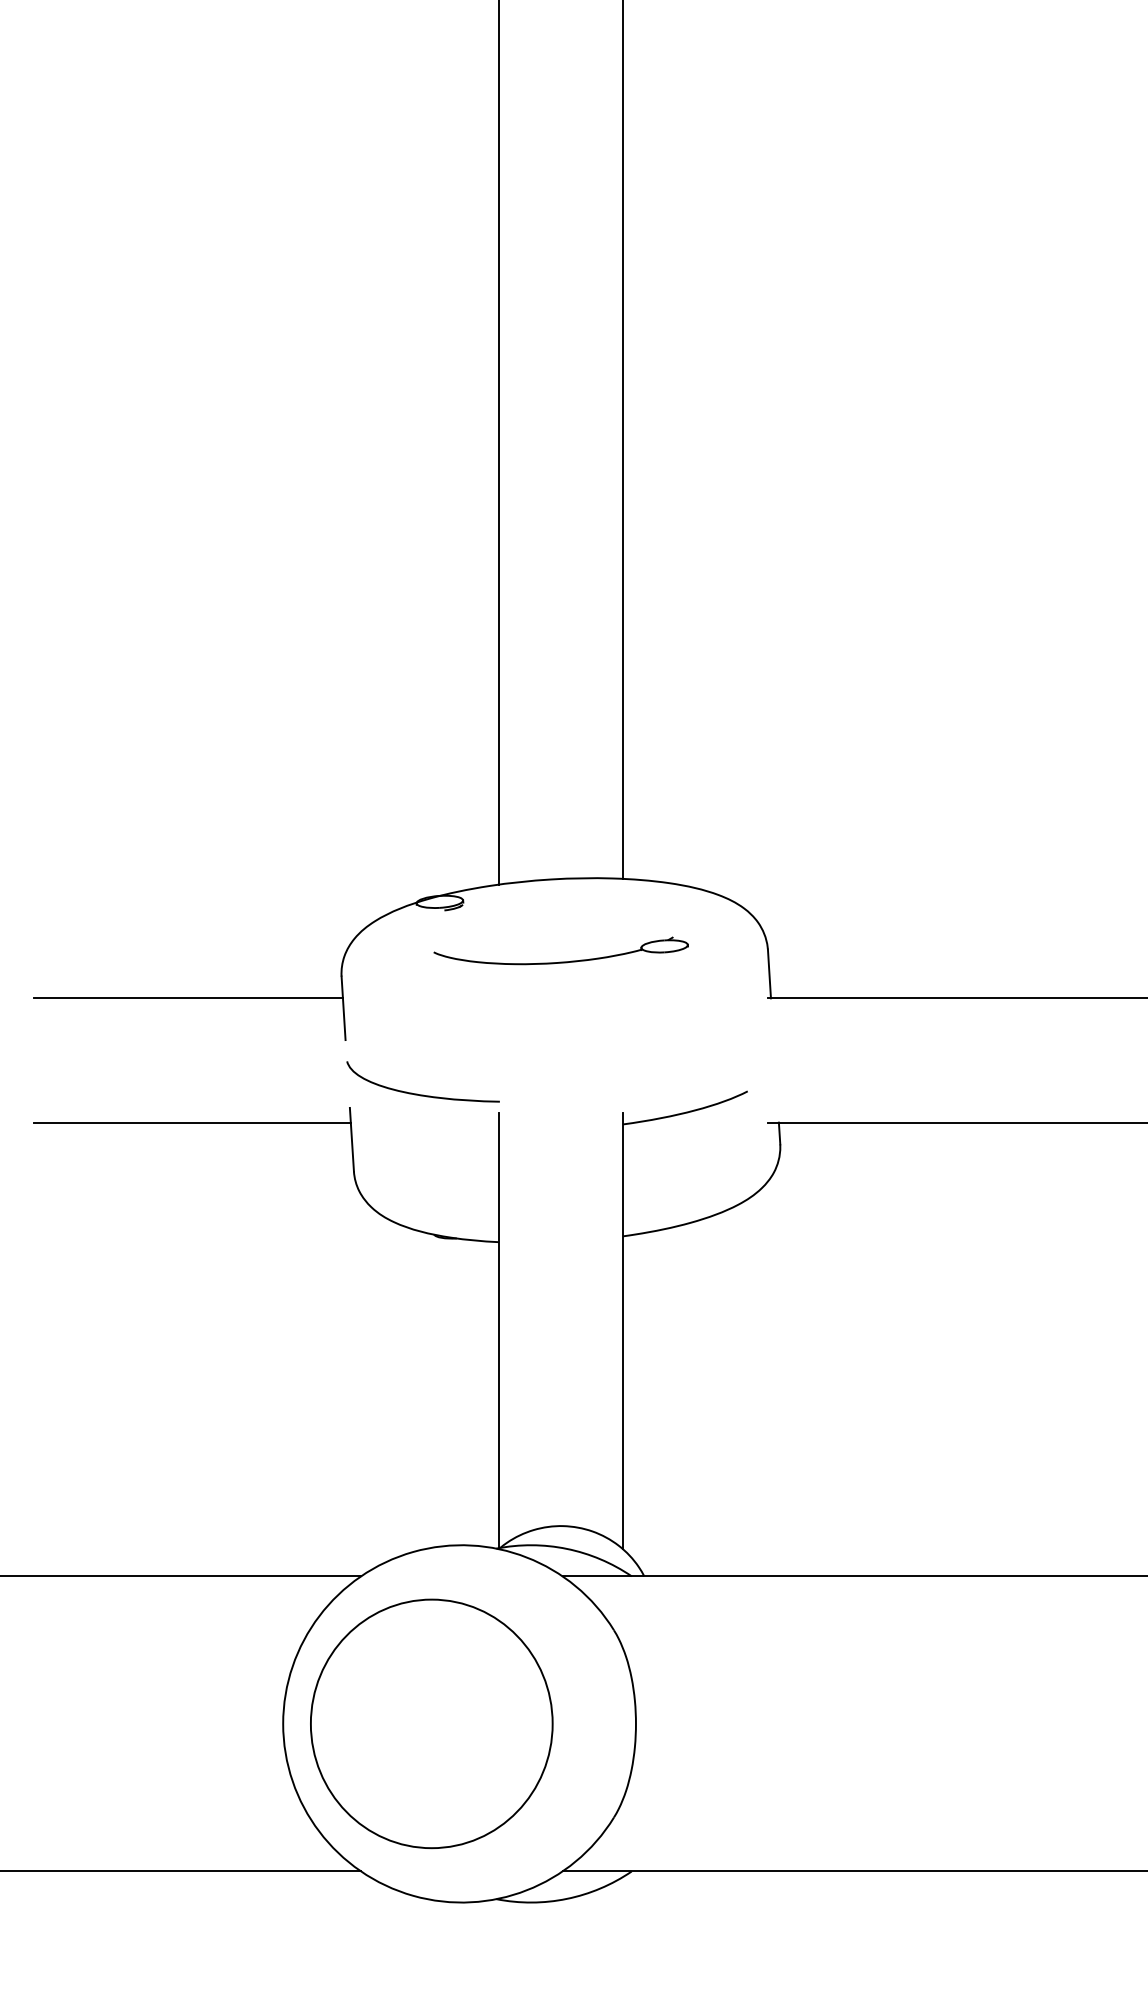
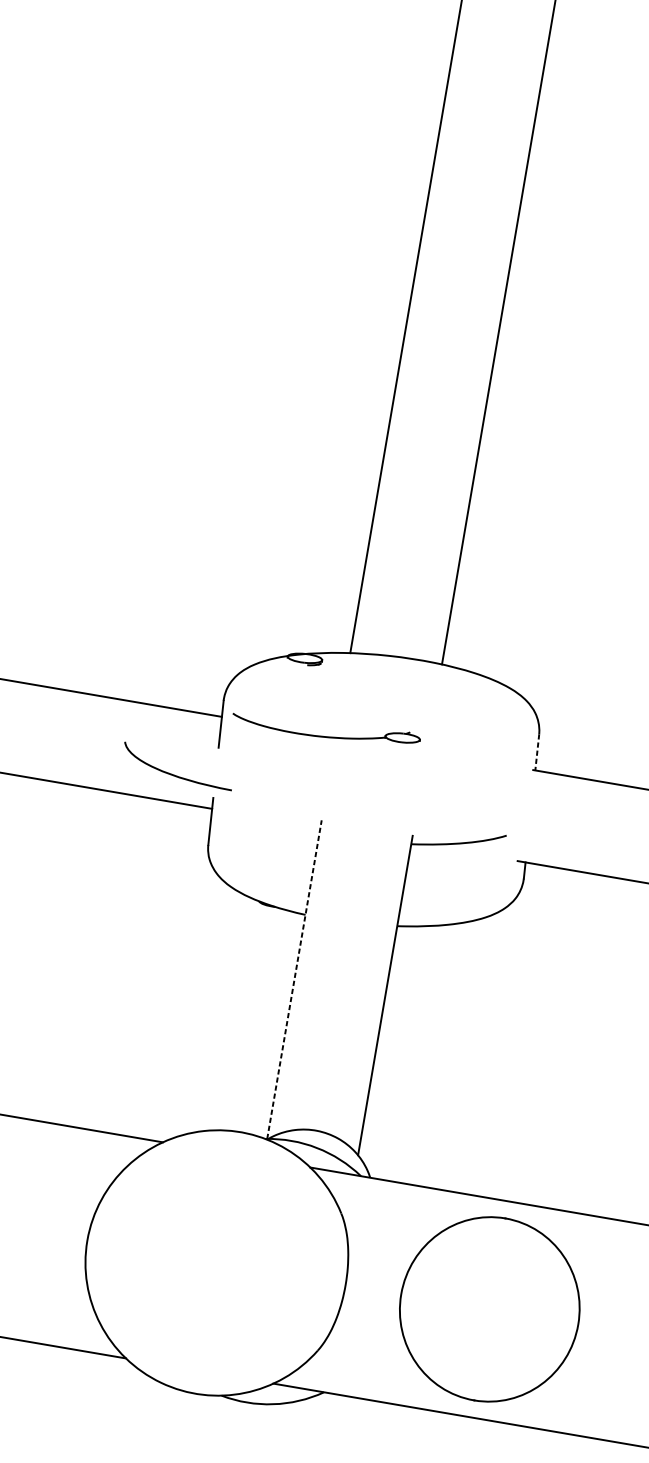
part: (560, 961) -> (324, 736), moved
line: (769, 974) -> (537, 752), solid -> dashed
curve: (417, 1093) -> (172, 774), moved
line: (498, 1330) -> (294, 979), solid -> dashed
part: (431, 1723) -> (489, 1309), moved

